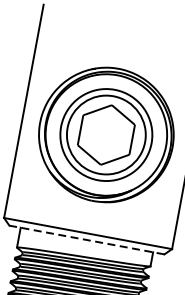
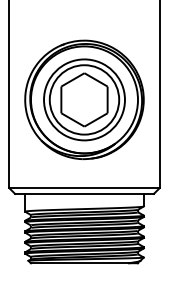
line: (87, 239) -> (84, 193), dashed -> solid

